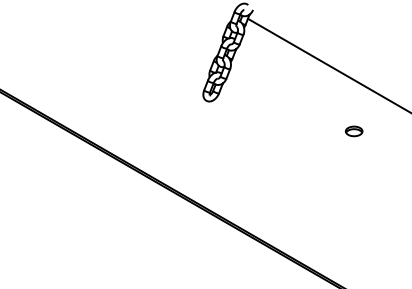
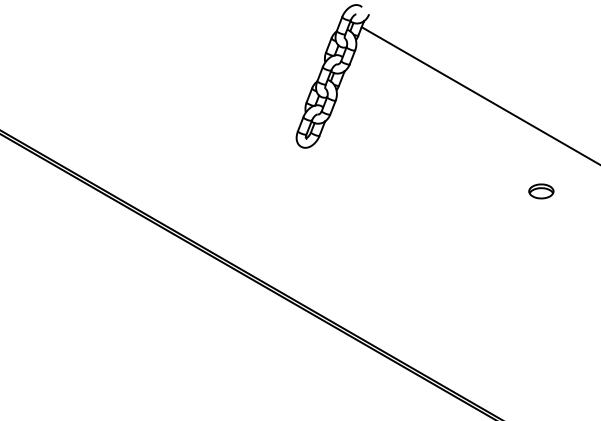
part: (353, 131) -> (540, 191), moved

